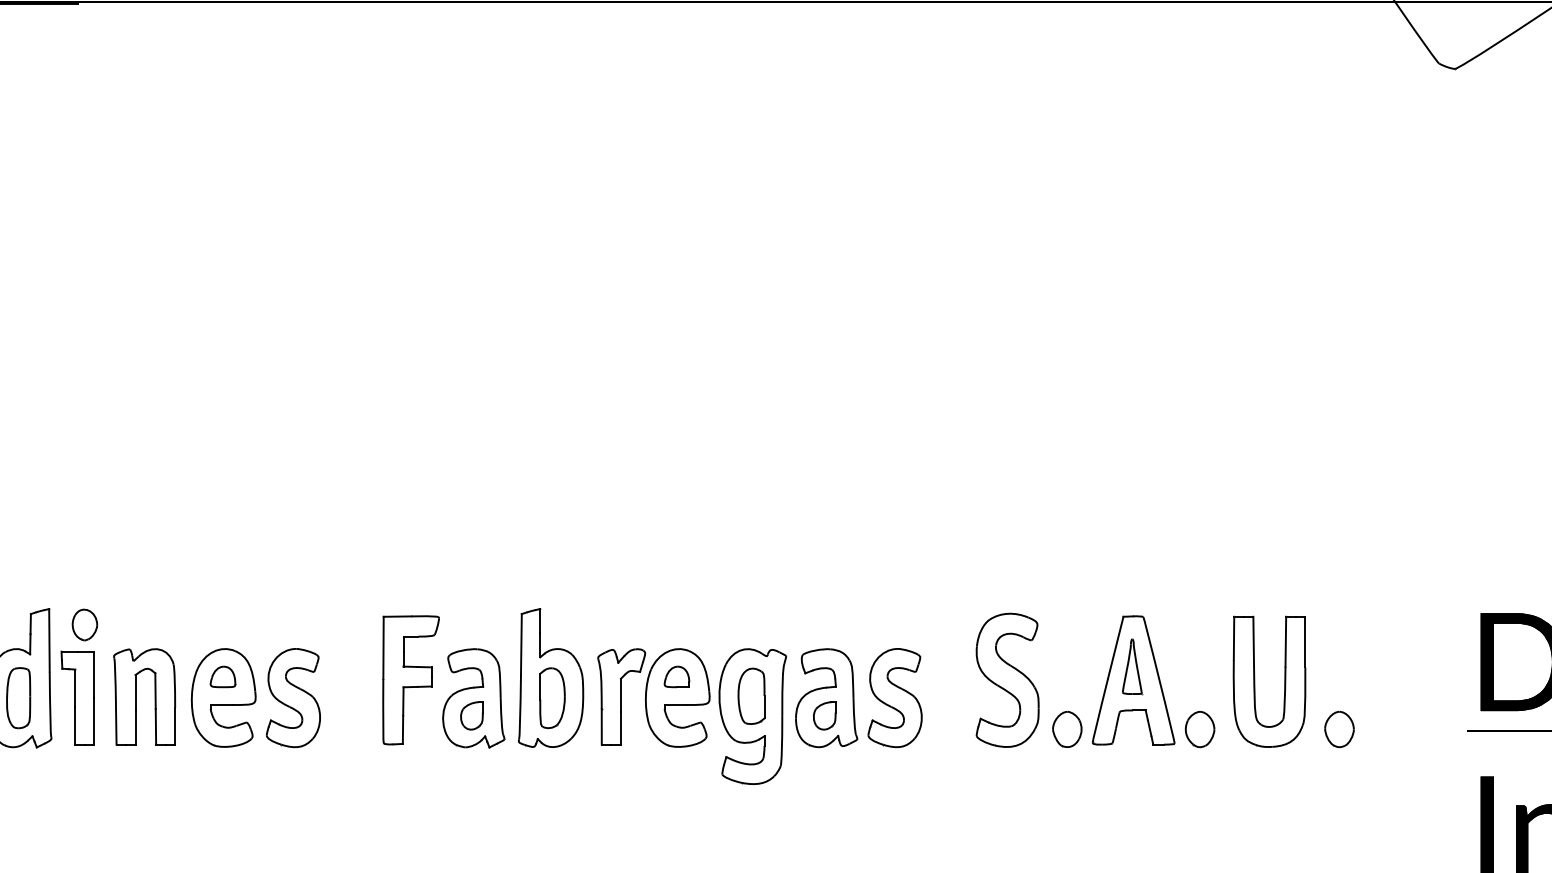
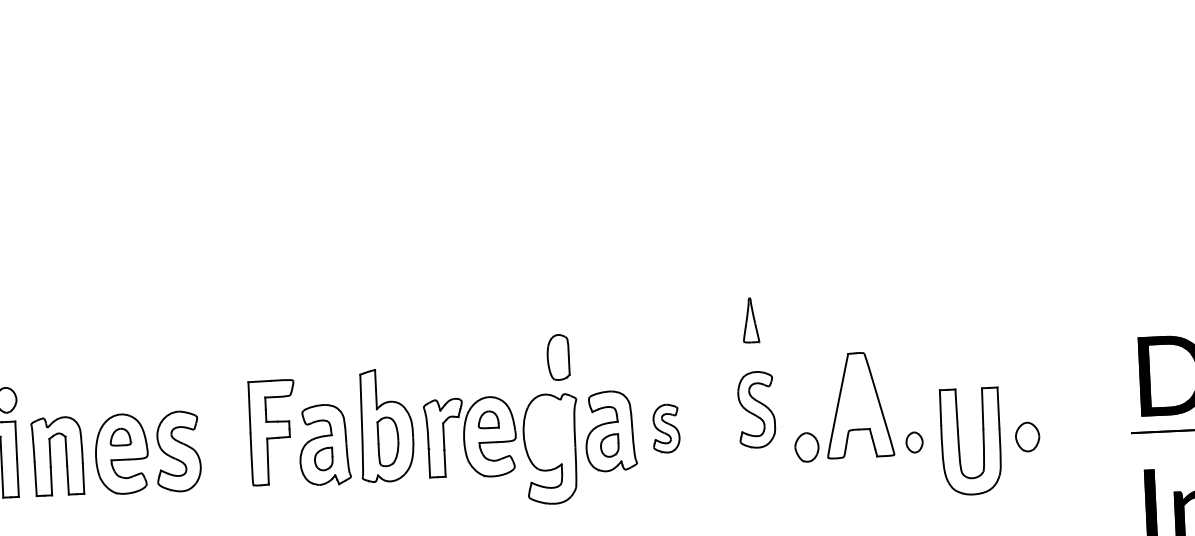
part: (1132, 666) -> (750, 320), moved
part: (1007, 679) -> (756, 409), size x0.7
part: (1255, 681) -> (959, 441), moved
part: (751, 695) -> (558, 356), moved
part: (894, 698) -> (665, 428), size x0.6
part: (1199, 729) -> (914, 442), size x0.7

